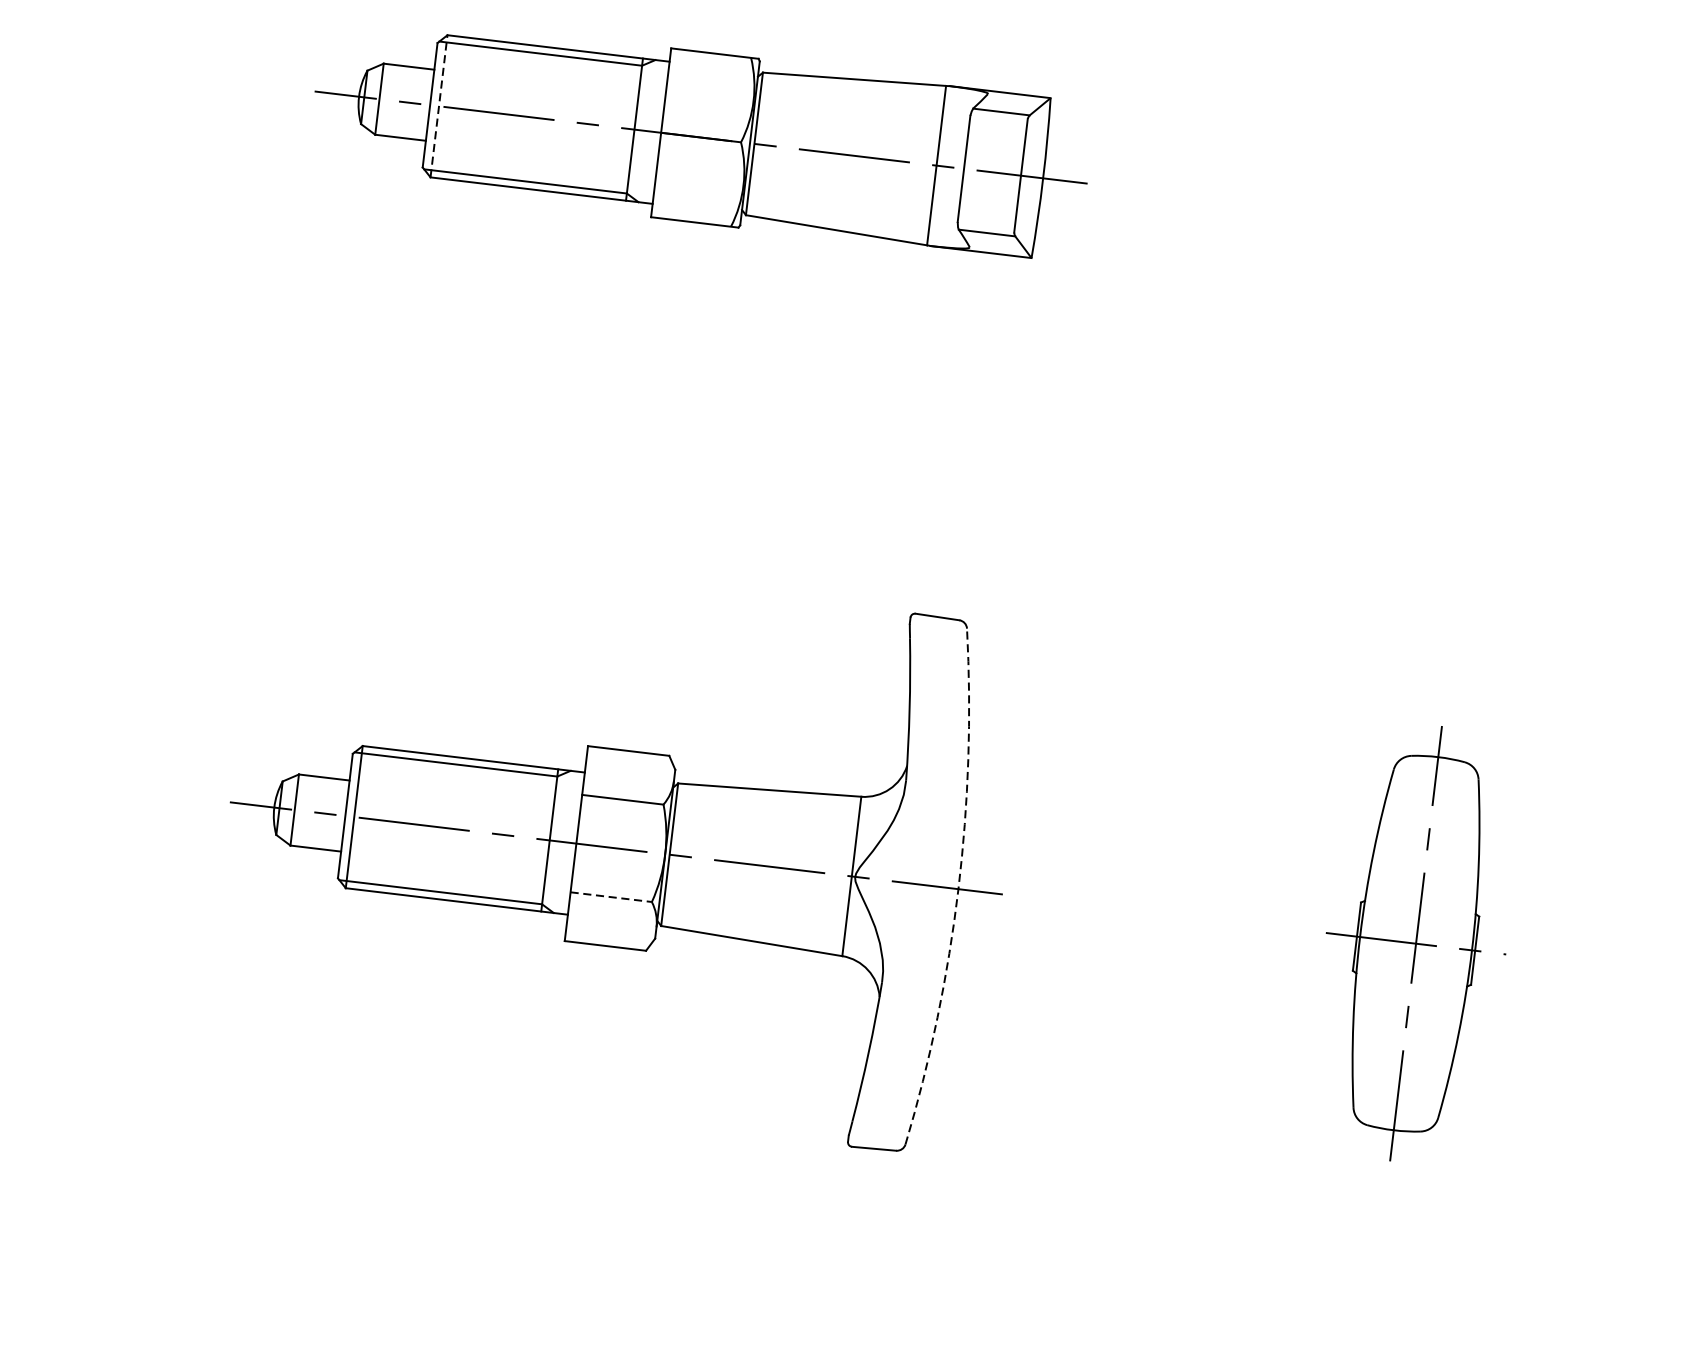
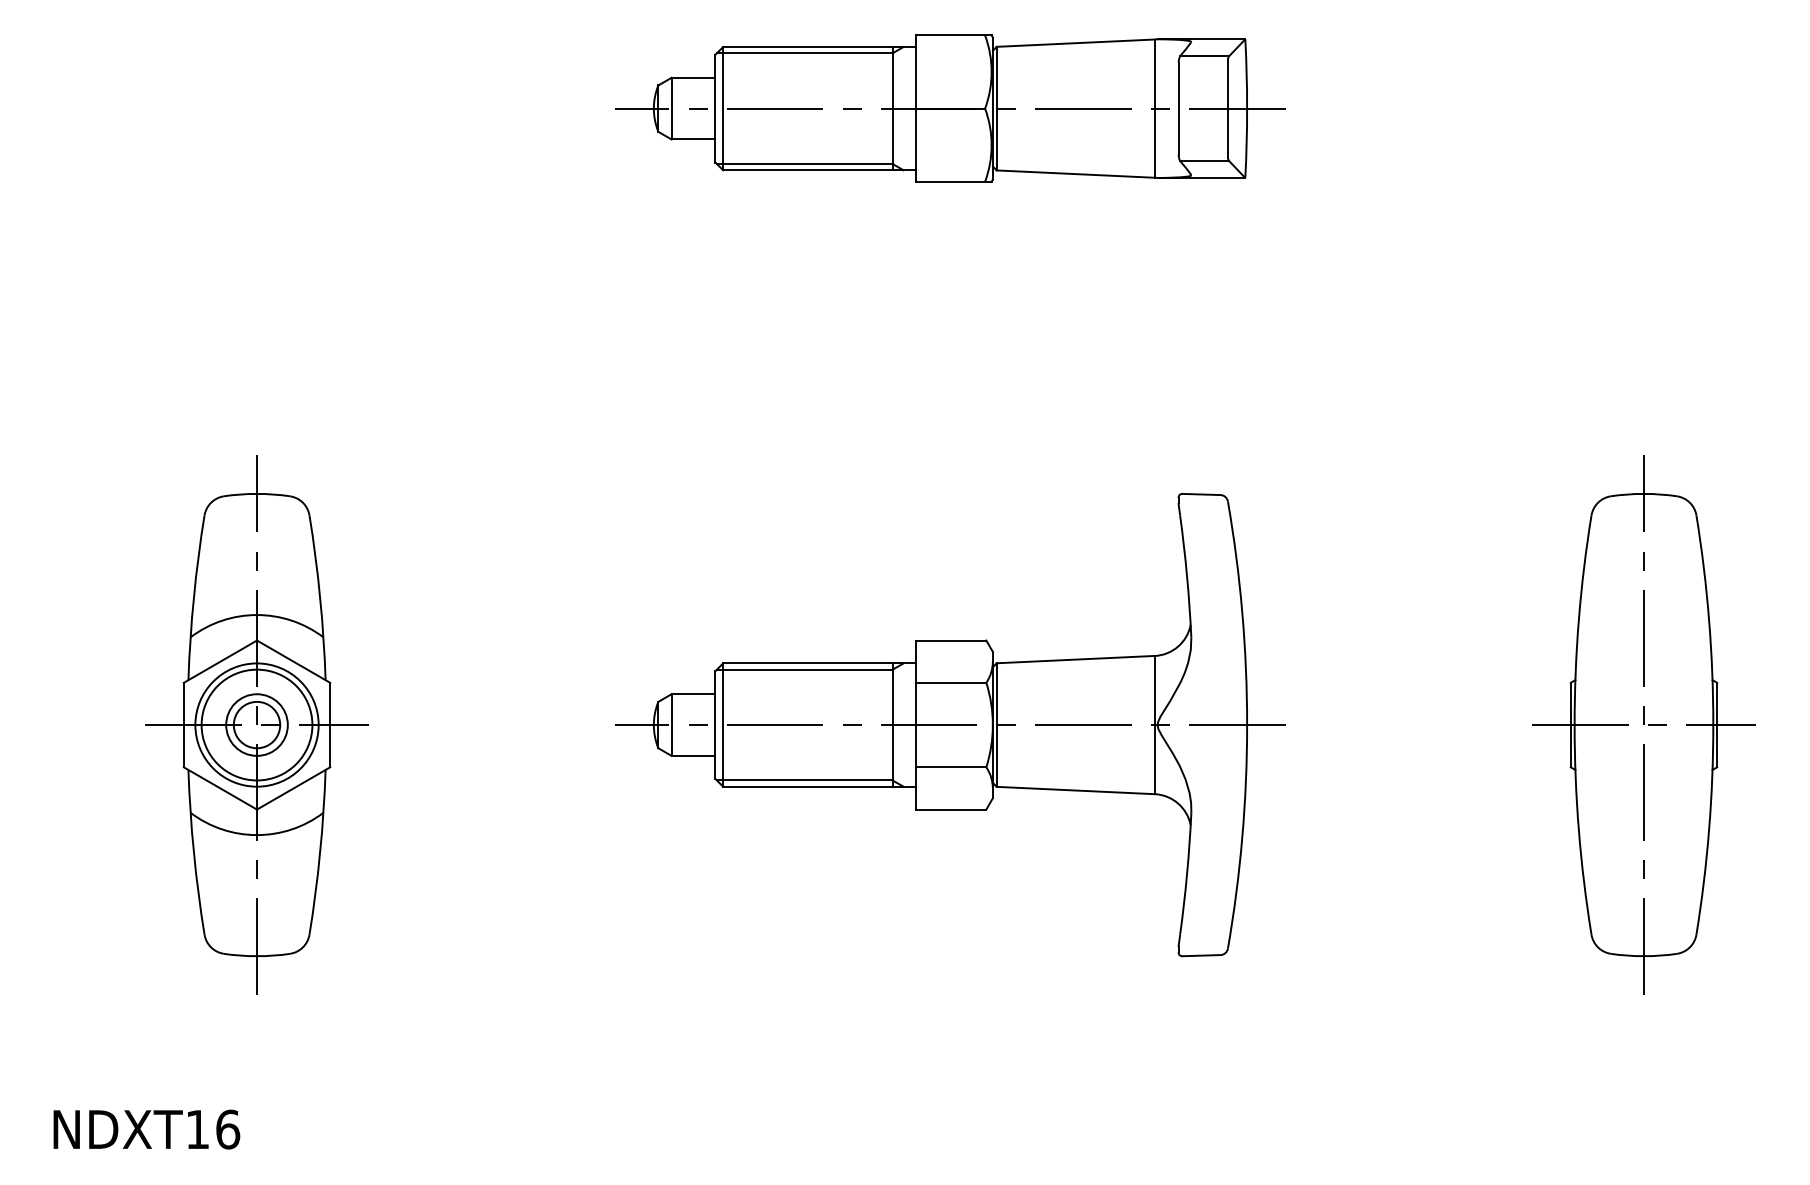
line: (439, 106) -> (723, 108), dashed -> solid
arc: (958, 889) -> (1247, 725), dashed -> solid
line: (611, 897) -> (951, 767), dashed -> solid
part: (1415, 943) -> (1643, 724), size x1.43

